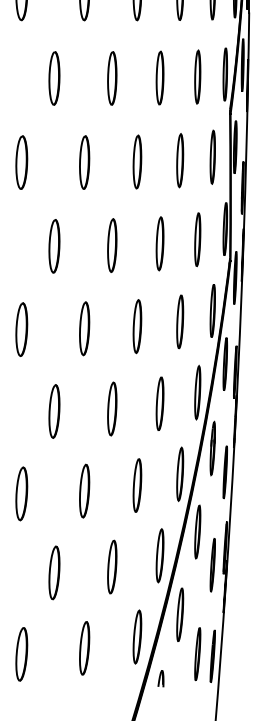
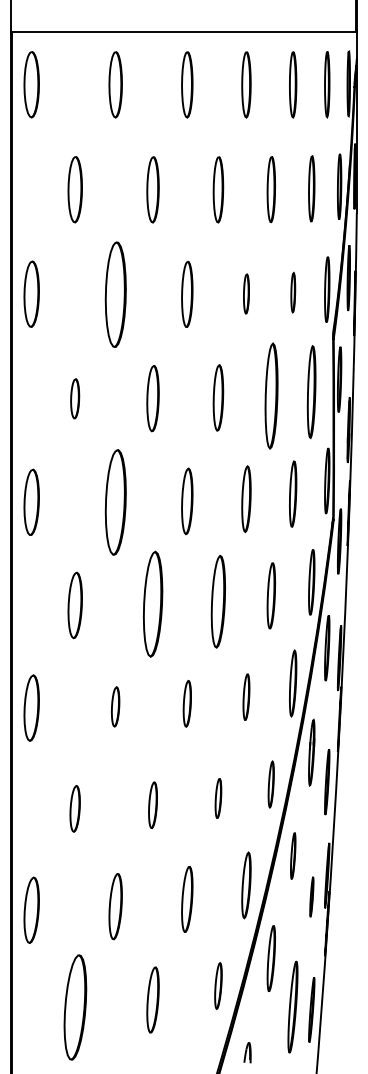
part: (198, 76) -> (293, 292), size x0.6
part: (54, 77) -> (115, 293), size x1.6
part: (160, 77) -> (246, 293), size x0.6
part: (212, 156) -> (311, 391), size x1.4
part: (179, 160) -> (270, 396), size x1.6
part: (21, 162) -> (74, 398), size x0.6
part: (54, 245) -> (115, 501), size x1.6
part: (137, 326) -> (218, 601), size x1.4
part: (84, 328) -> (152, 604), size x1.6
part: (160, 403) -> (246, 696), size x0.7
part: (112, 408) -> (187, 703), size x0.7
part: (54, 411) -> (115, 706), size x0.6
part: (179, 474) -> (270, 784), size x0.7
part: (137, 485) -> (218, 798), size x0.6
part: (84, 490) -> (152, 804), size x0.7
part: (21, 493) -> (74, 808), size x0.7
part: (198, 531) -> (293, 855), size x0.7
part: (212, 564) -> (311, 896), size x0.6
part: (137, 636) -> (218, 985), size x0.7
part: (21, 654) -> (74, 1007), size x1.6
part: (198, 654) -> (293, 1007), size x1.4
part: (160, 678) -> (247, 1052), moved

